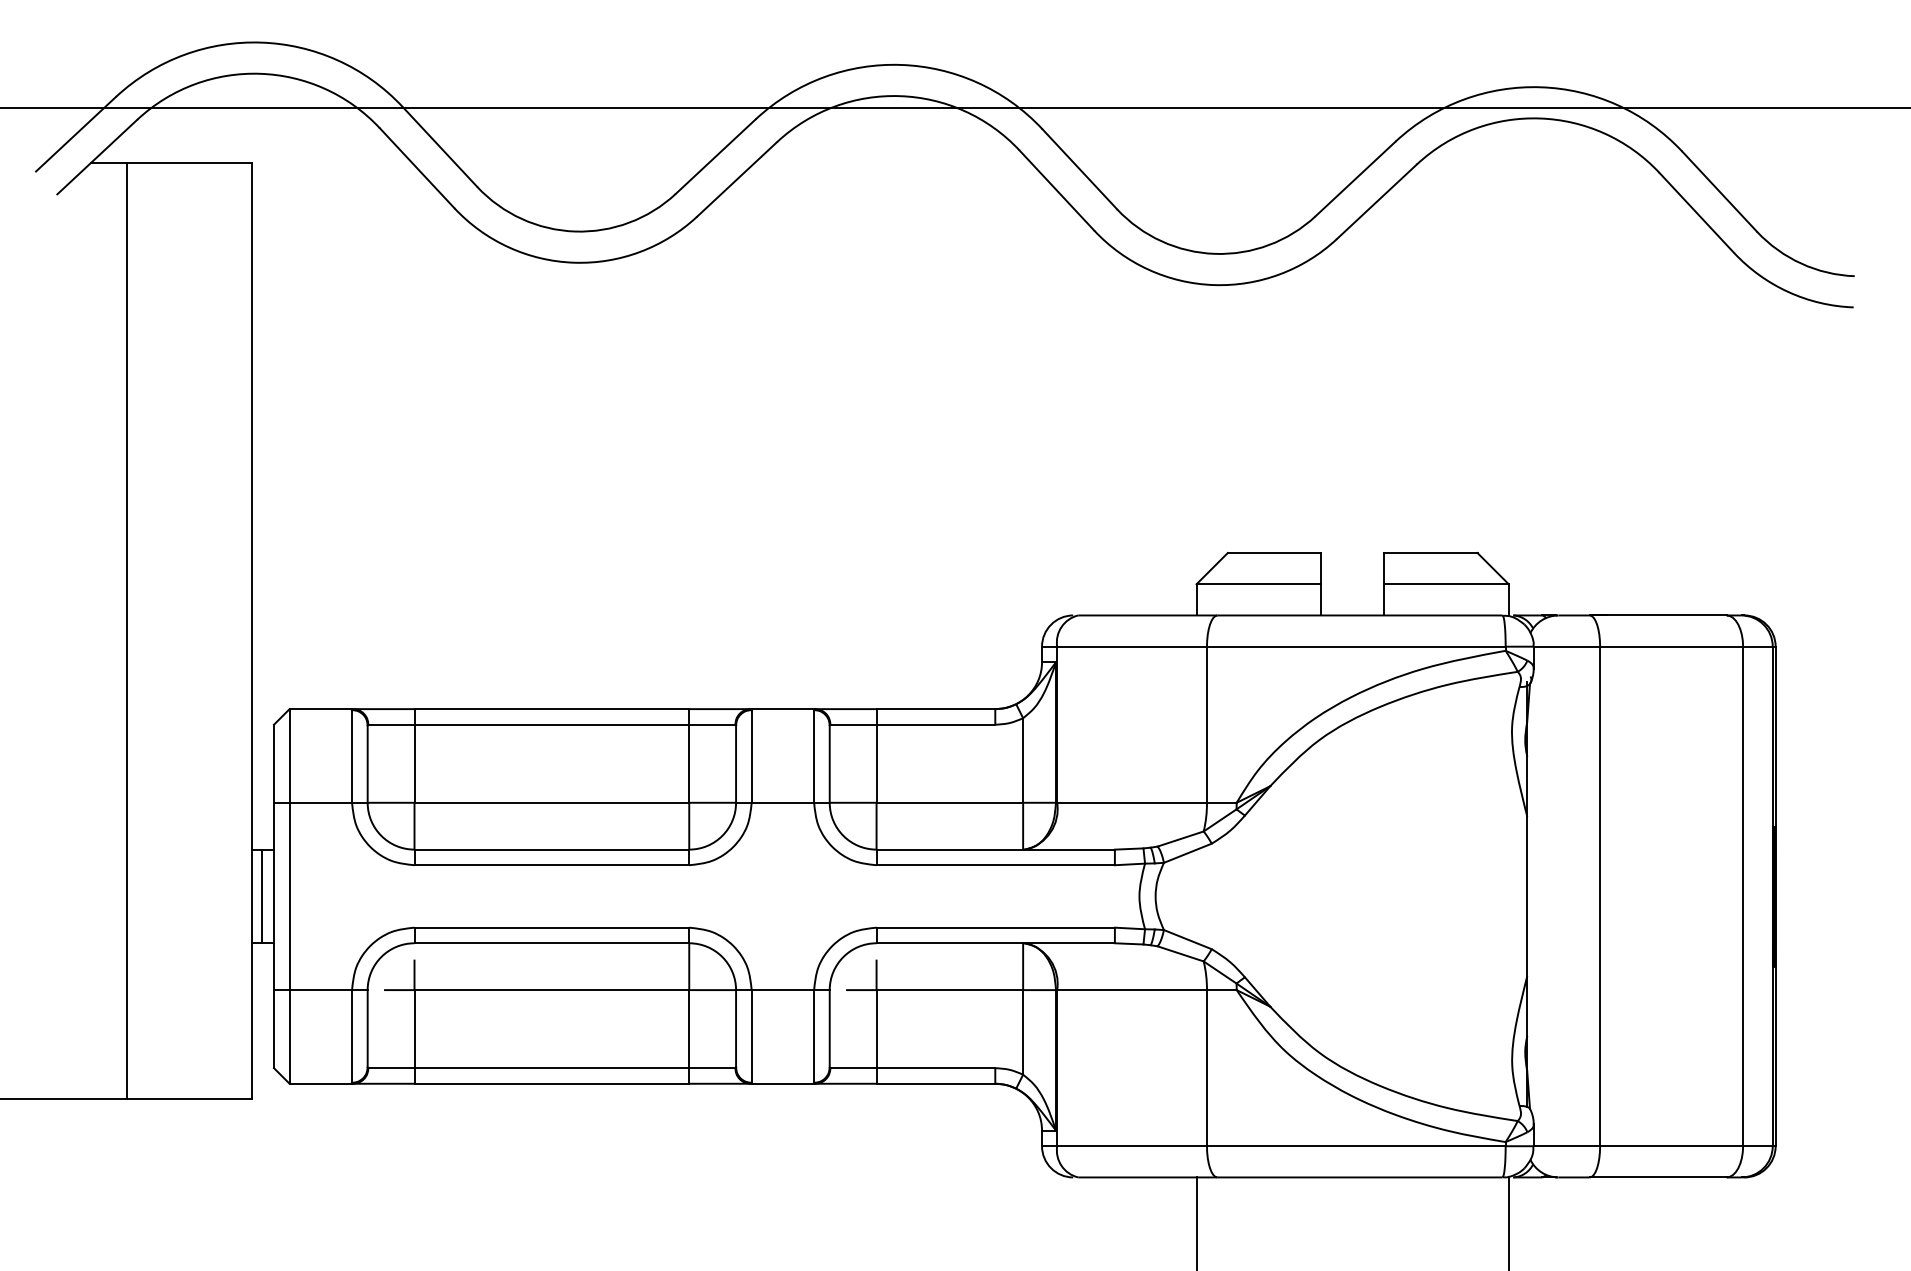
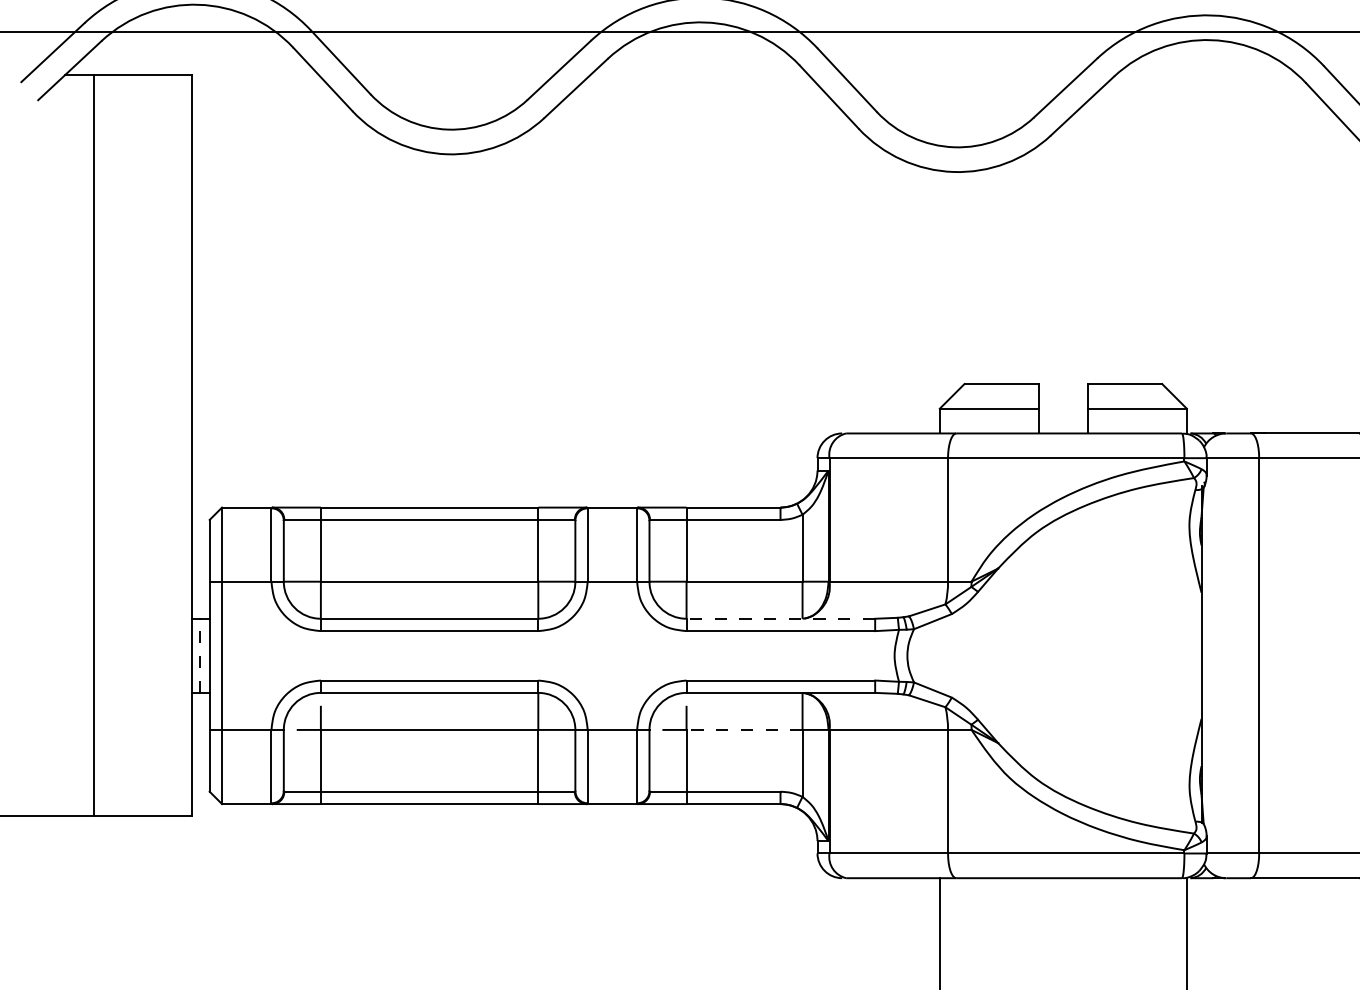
line: (995, 849) -> (780, 618), solid -> dashed
line: (261, 896) -> (199, 655), solid -> dashed
line: (949, 990) -> (744, 730), solid -> dashed

